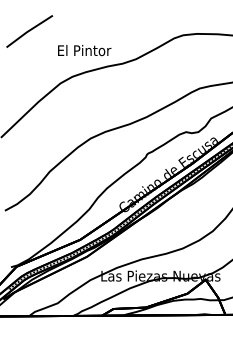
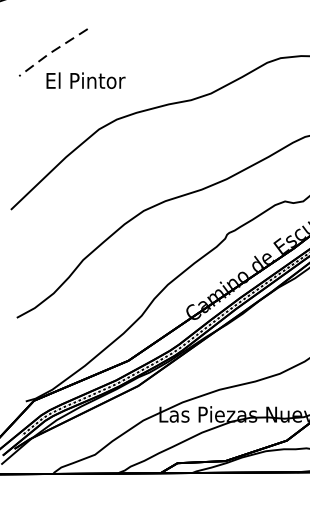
line: (28, 31) -> (51, 52), solid -> dashed
text: (84, 50) -> (85, 80), moved

